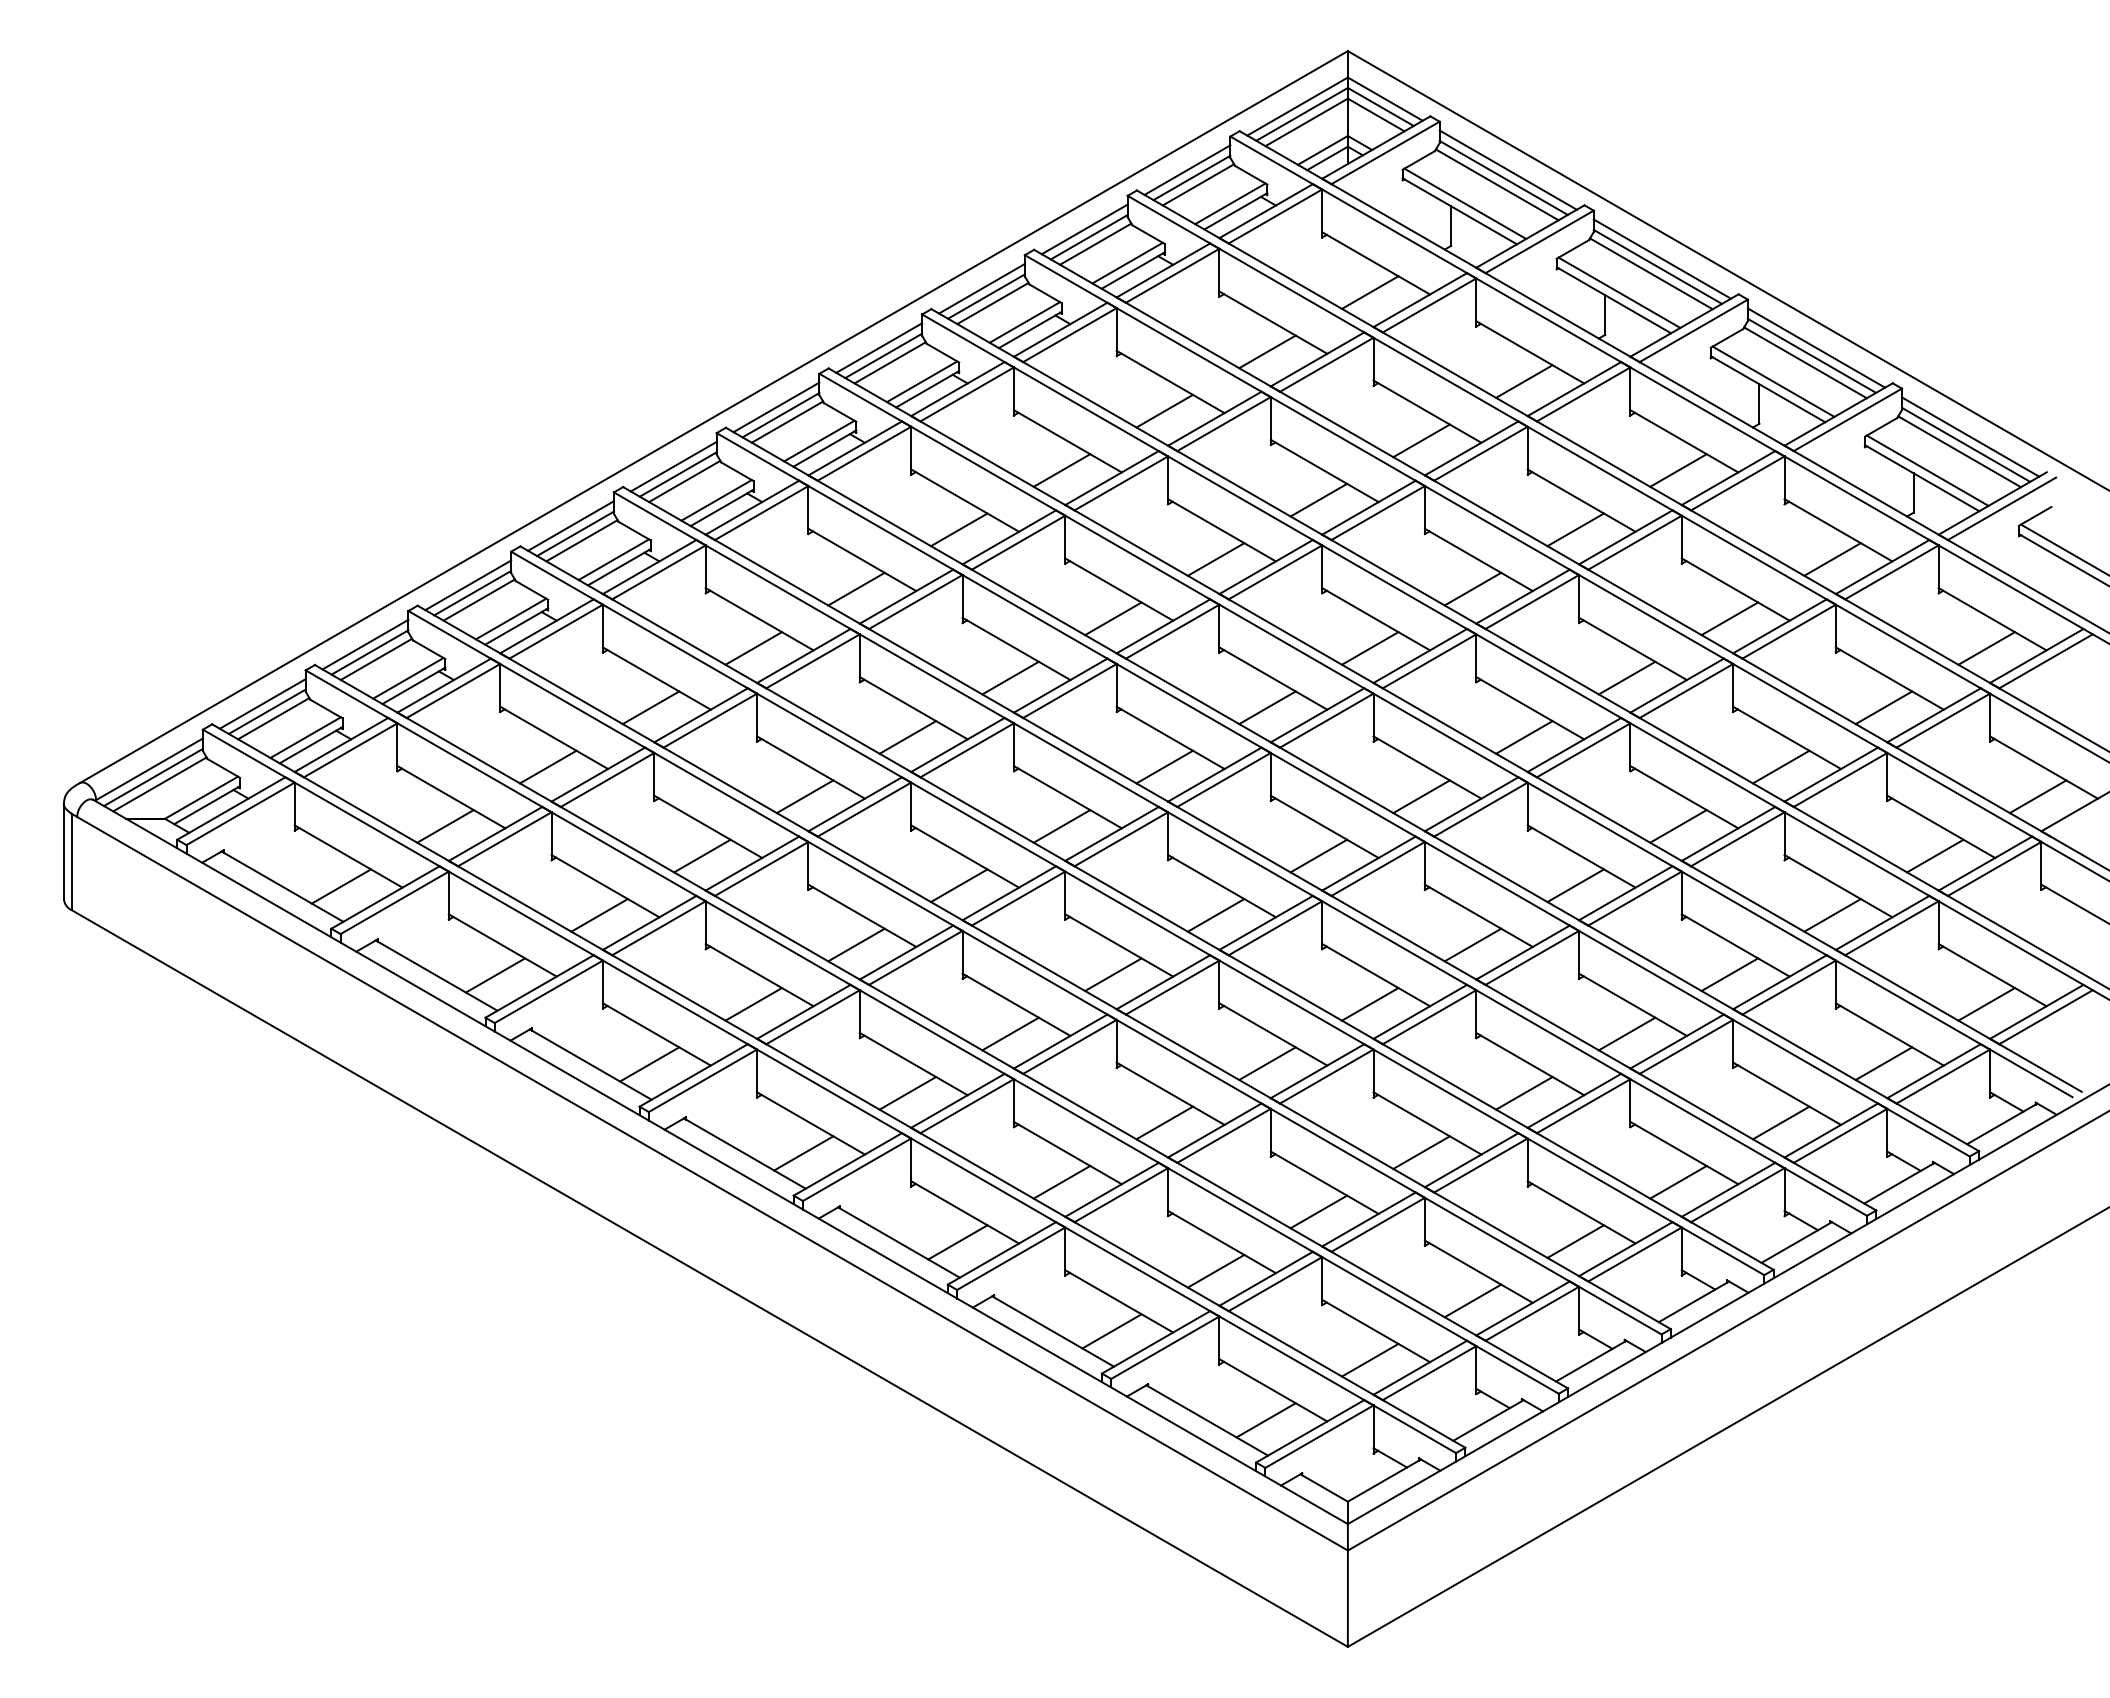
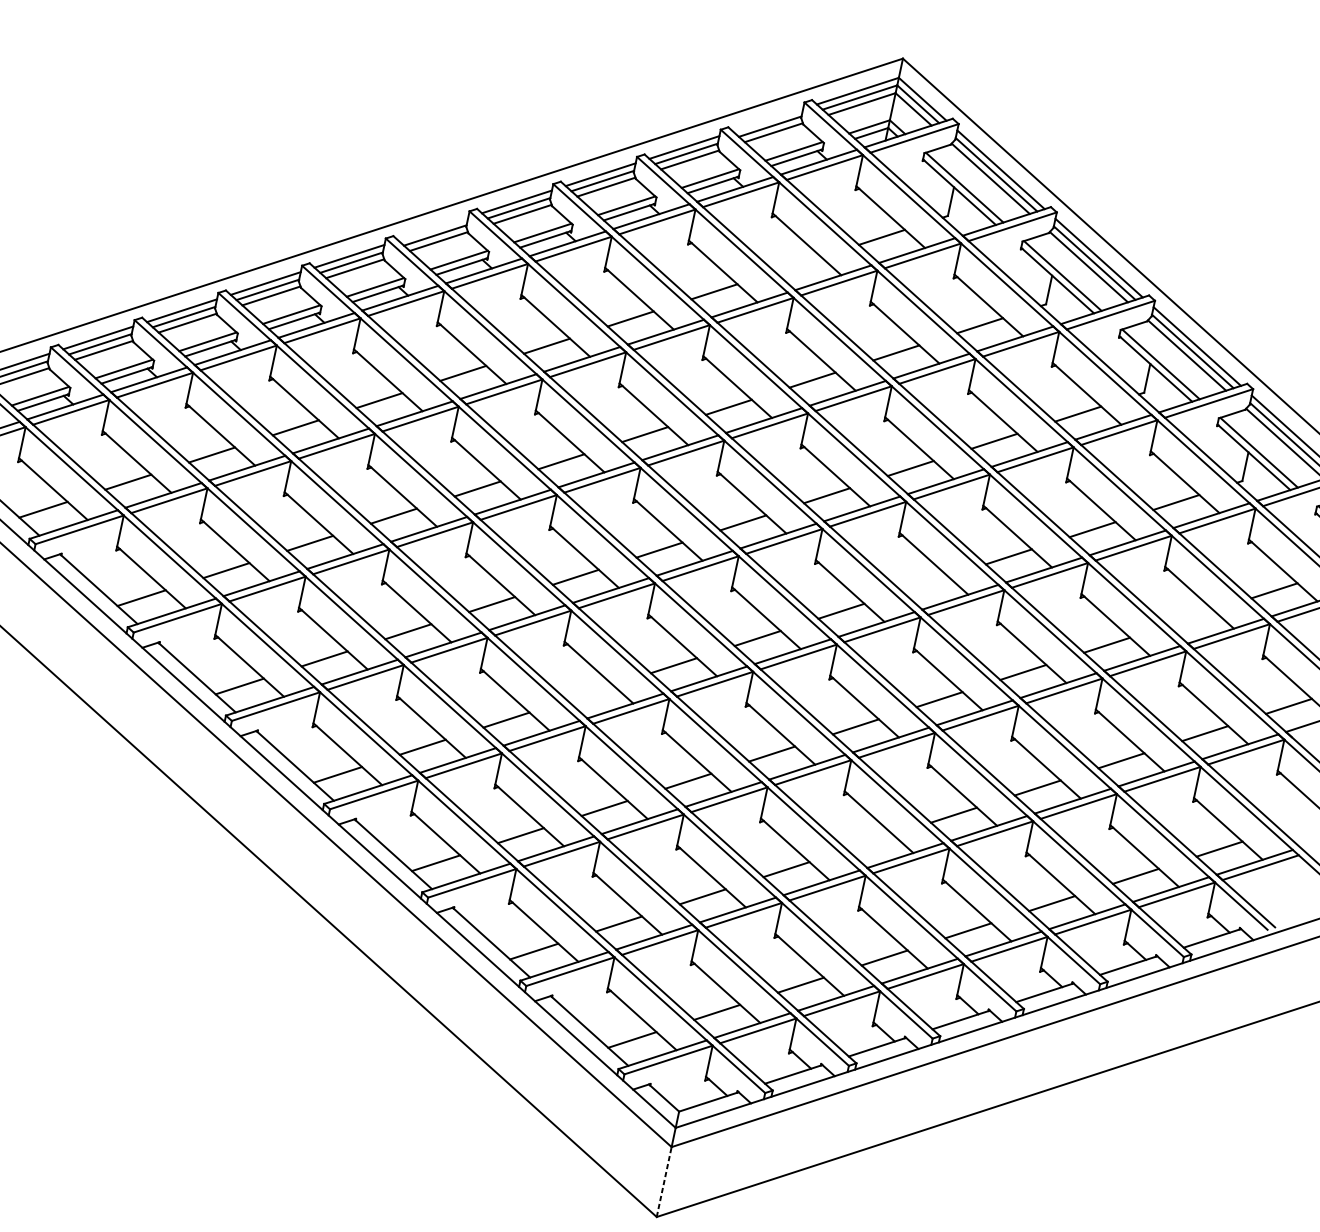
line: (1187, 169) -> (768, 119), removed
line: (1267, 351) -> (798, 264), removed
line: (776, 407) -> (433, 229), removed
line: (1883, 707) -> (1190, 617), removed
line: (1524, 737) -> (925, 584), removed
line: (1113, 974) -> (590, 692), removed
line: (1524, 1093) -> (870, 842), removed
line: (1347, 1598) -> (663, 1181), solid -> dashed

